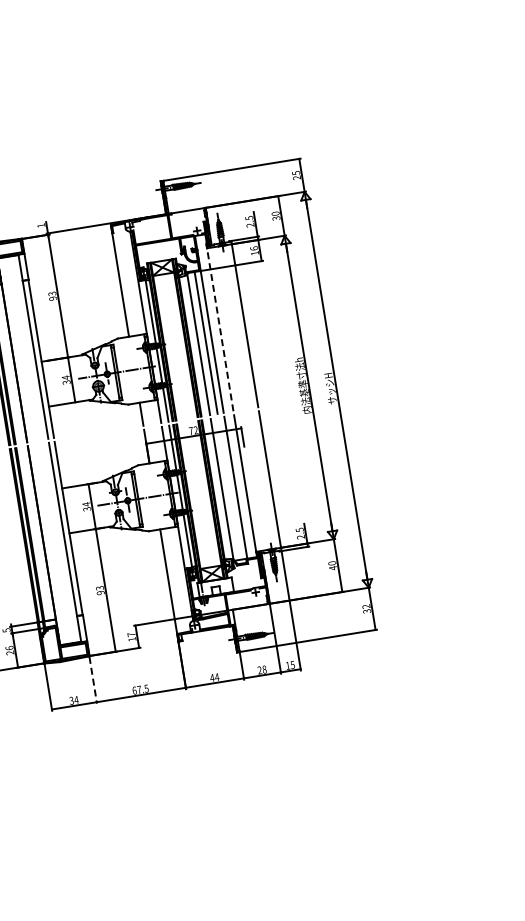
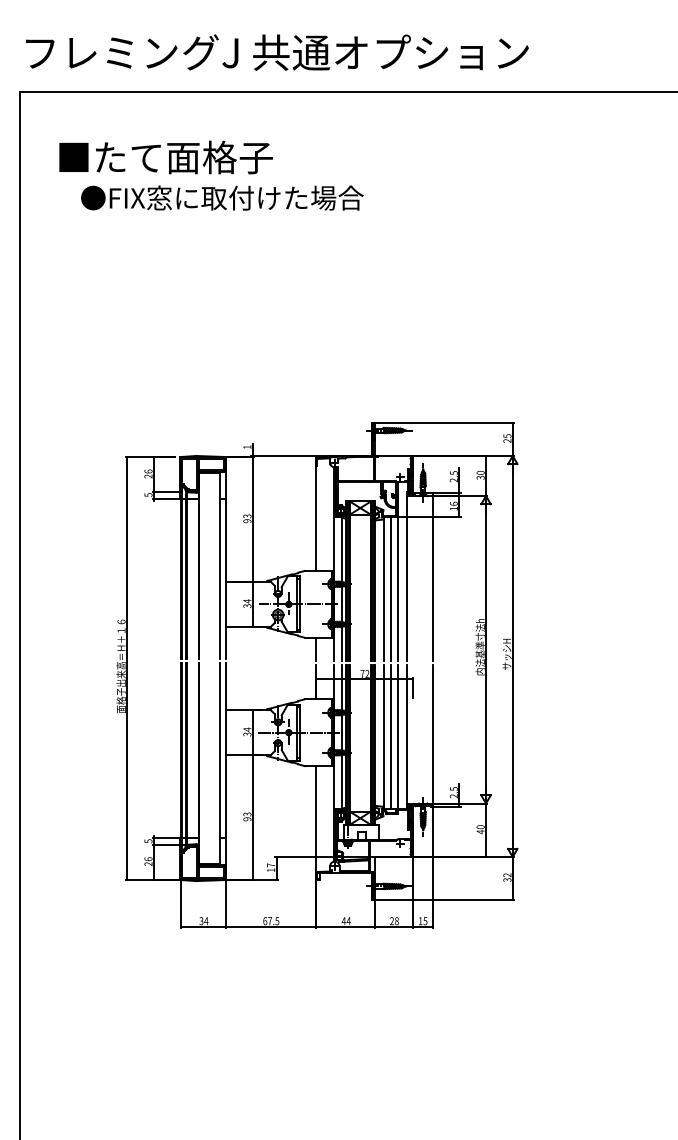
line: (219, 327) -> (407, 576), dashed -> solid
line: (229, 488) -> (391, 736), added
line: (93, 680) -> (226, 904), dashed -> solid

